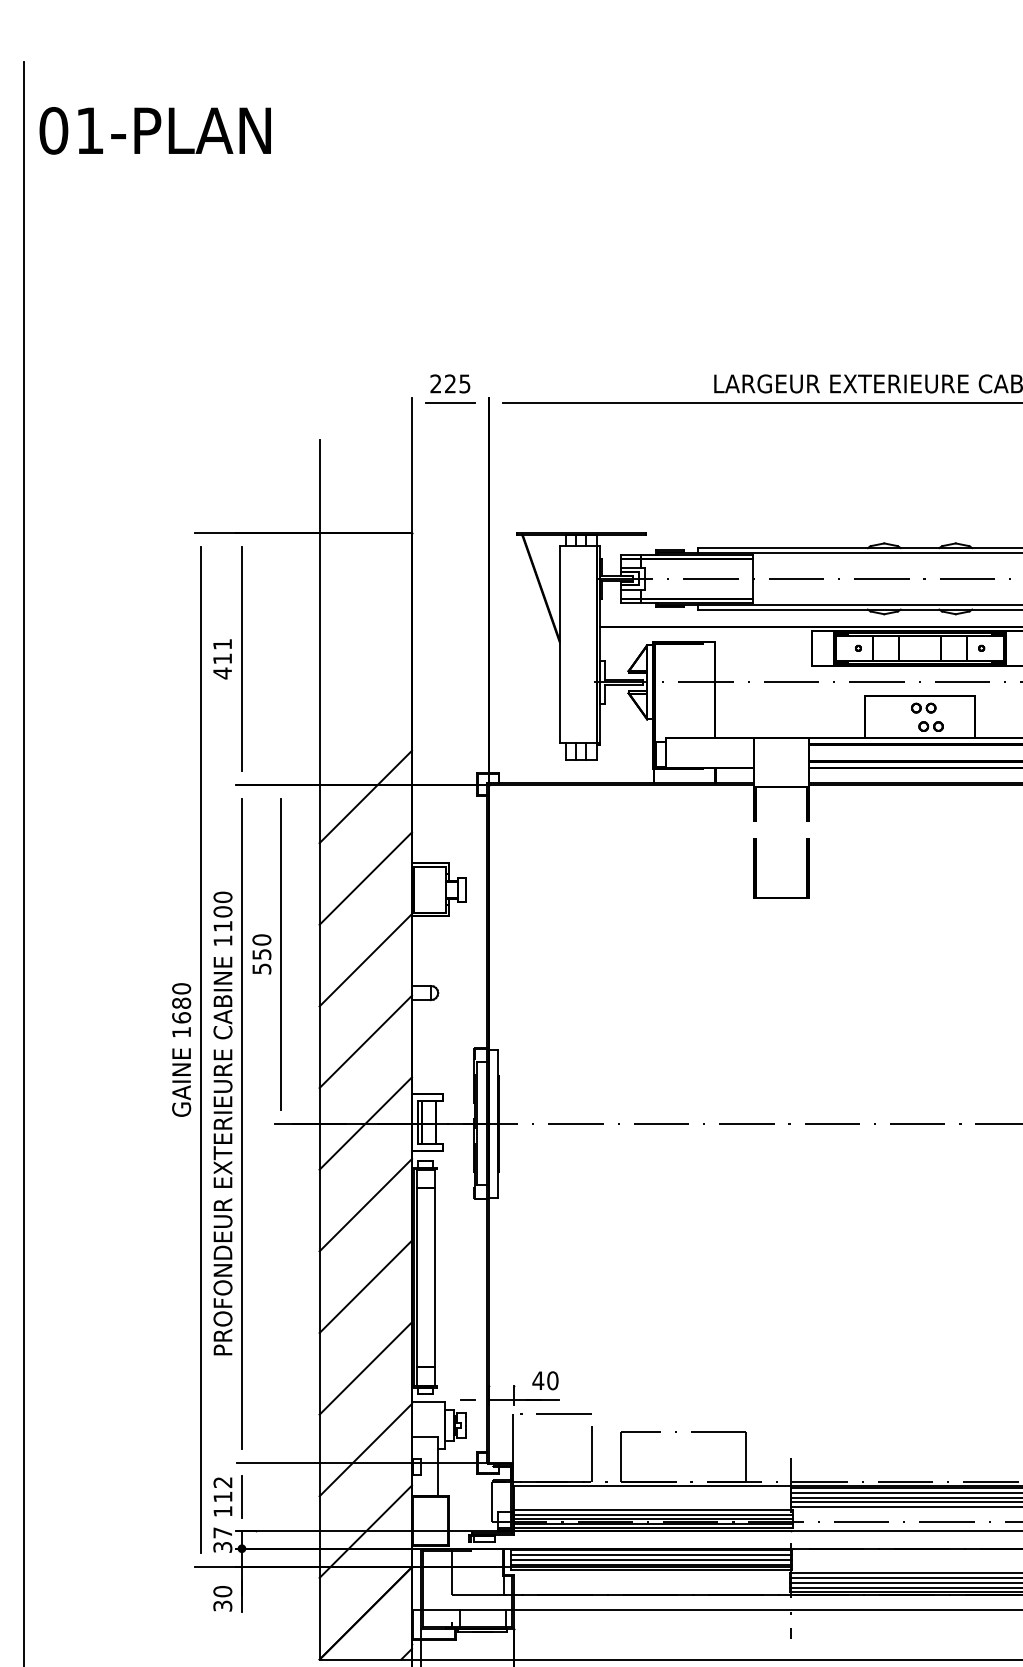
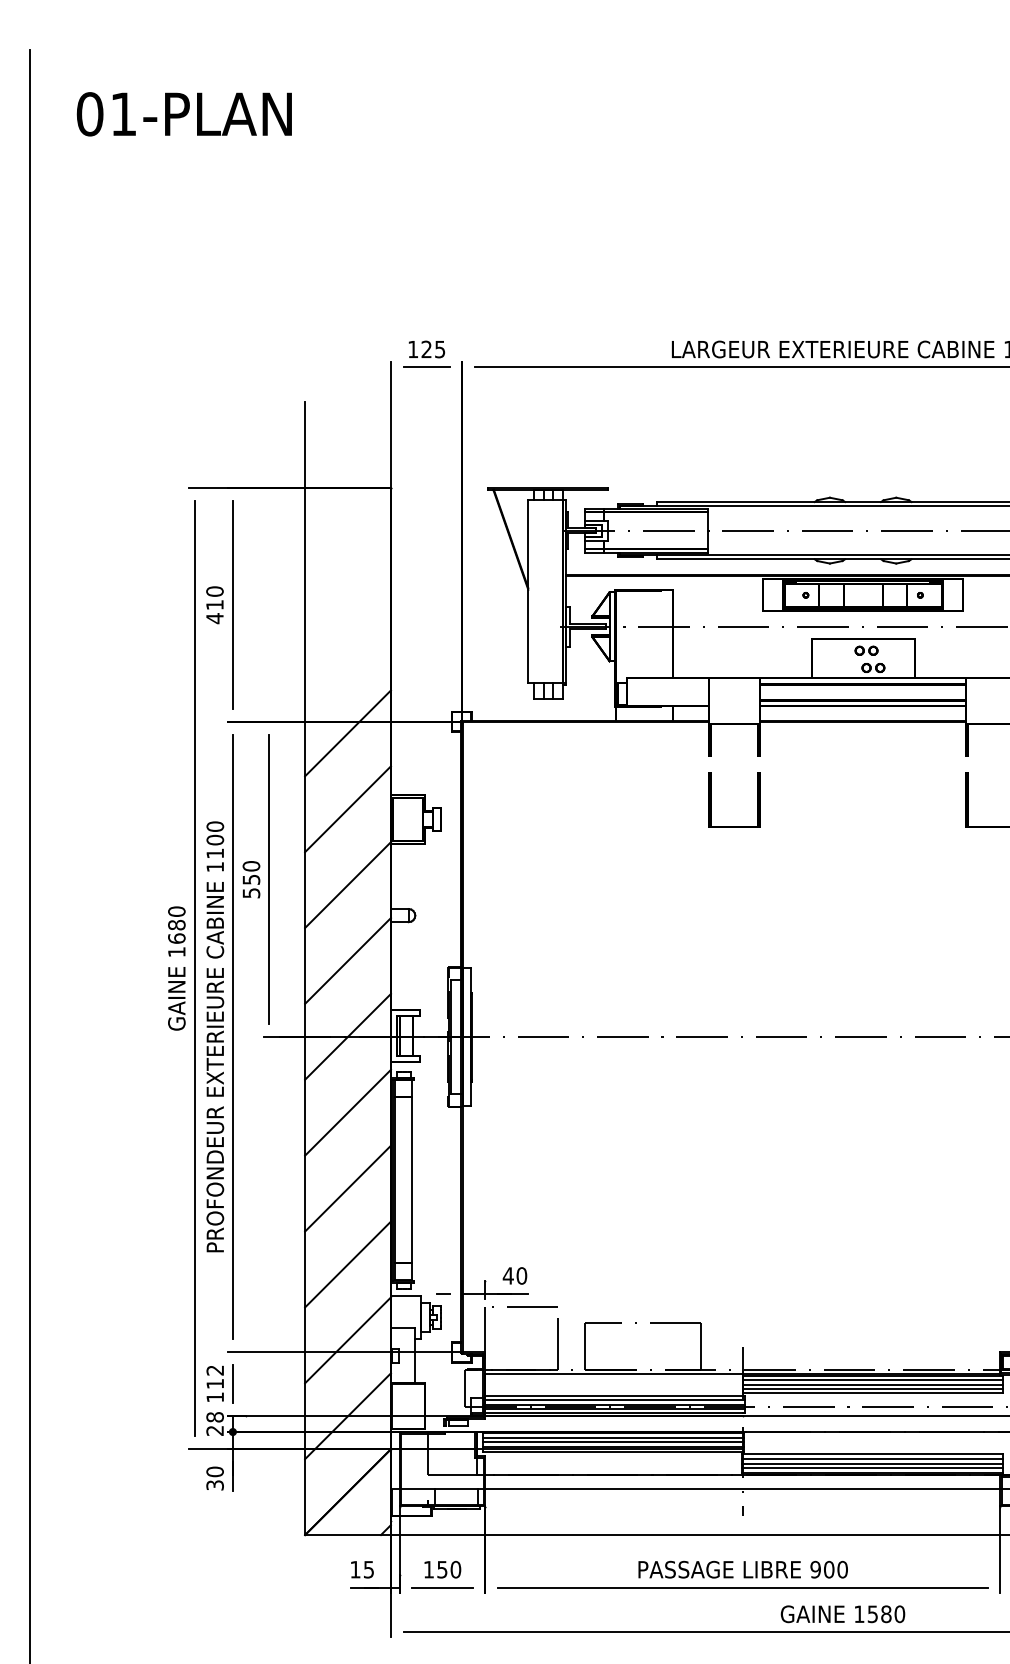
text: (154, 131) -> (183, 114), moved
text: (435, 382) -> (412, 348), 225 -> 125
text: (222, 644) -> (214, 591), 411 -> 410
text: (222, 1539) -> (214, 1423), 37 -> 28

